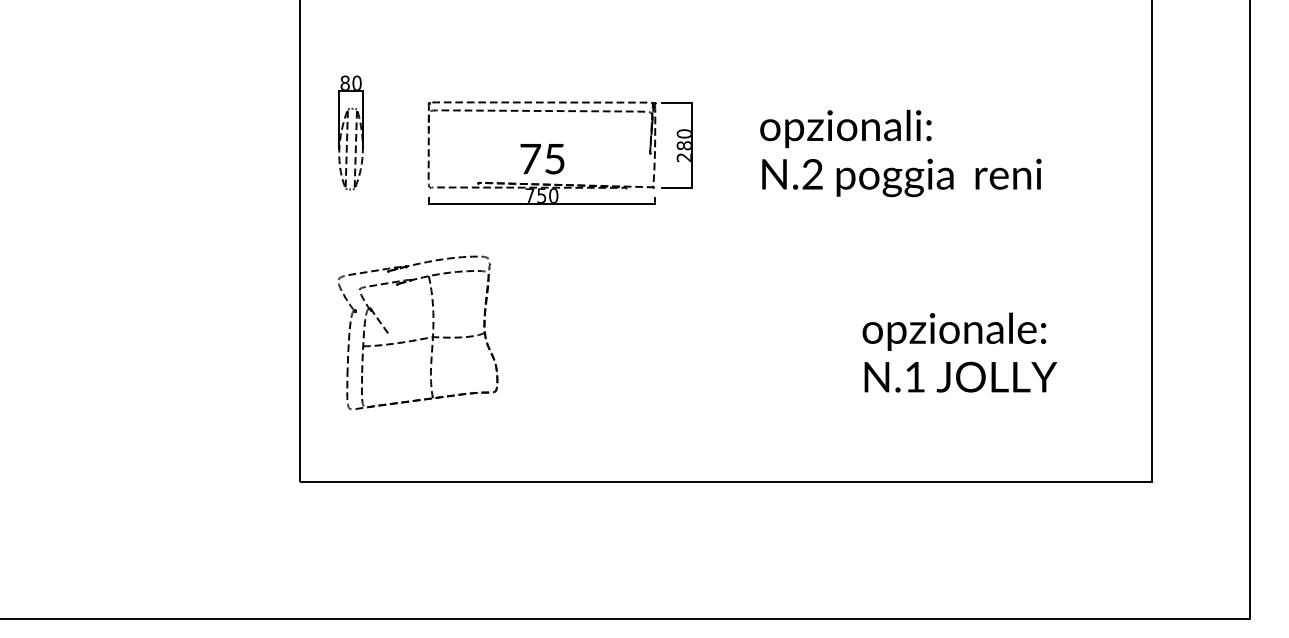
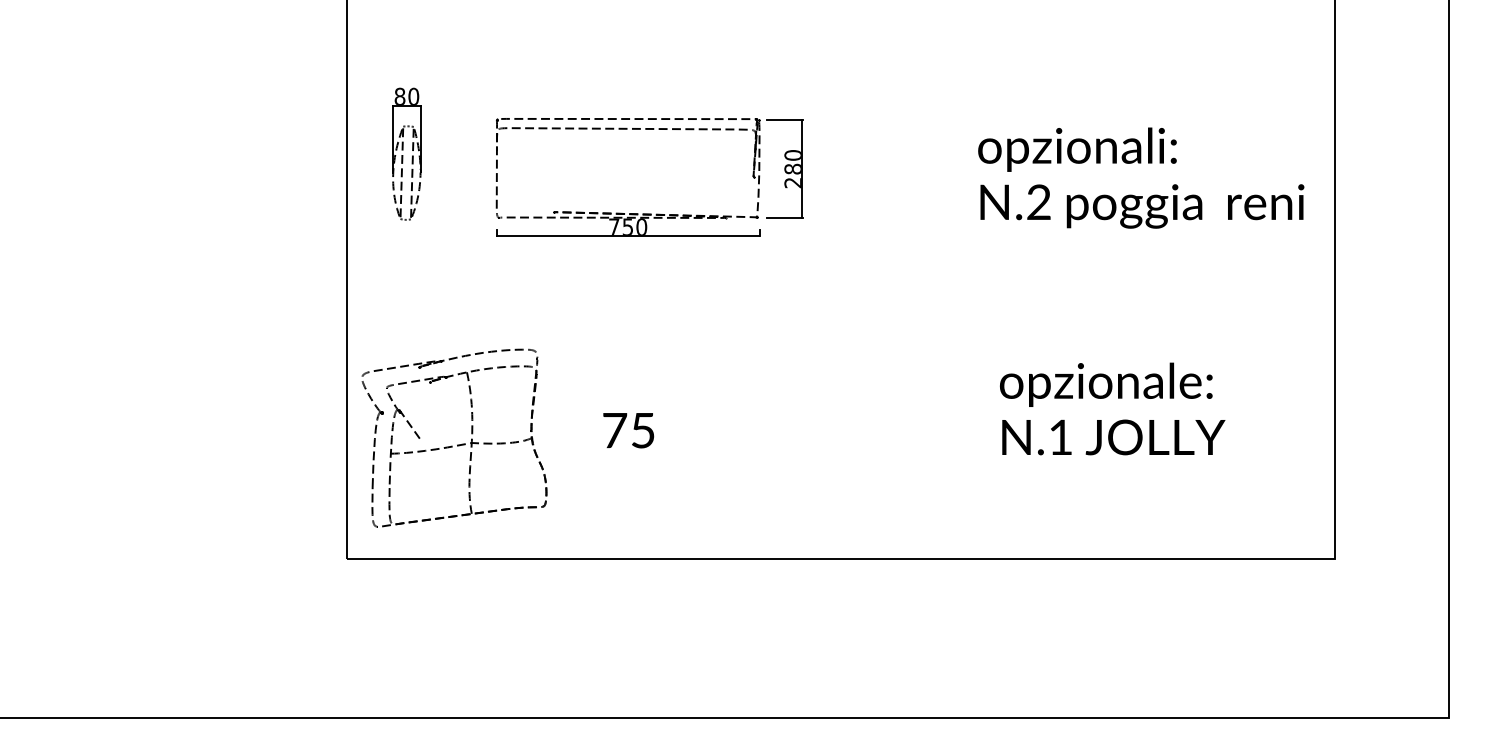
text: (901, 152) -> (1141, 177), moved
text: (542, 158) -> (628, 430), moved
part: (420, 338) -> (457, 444), moved

